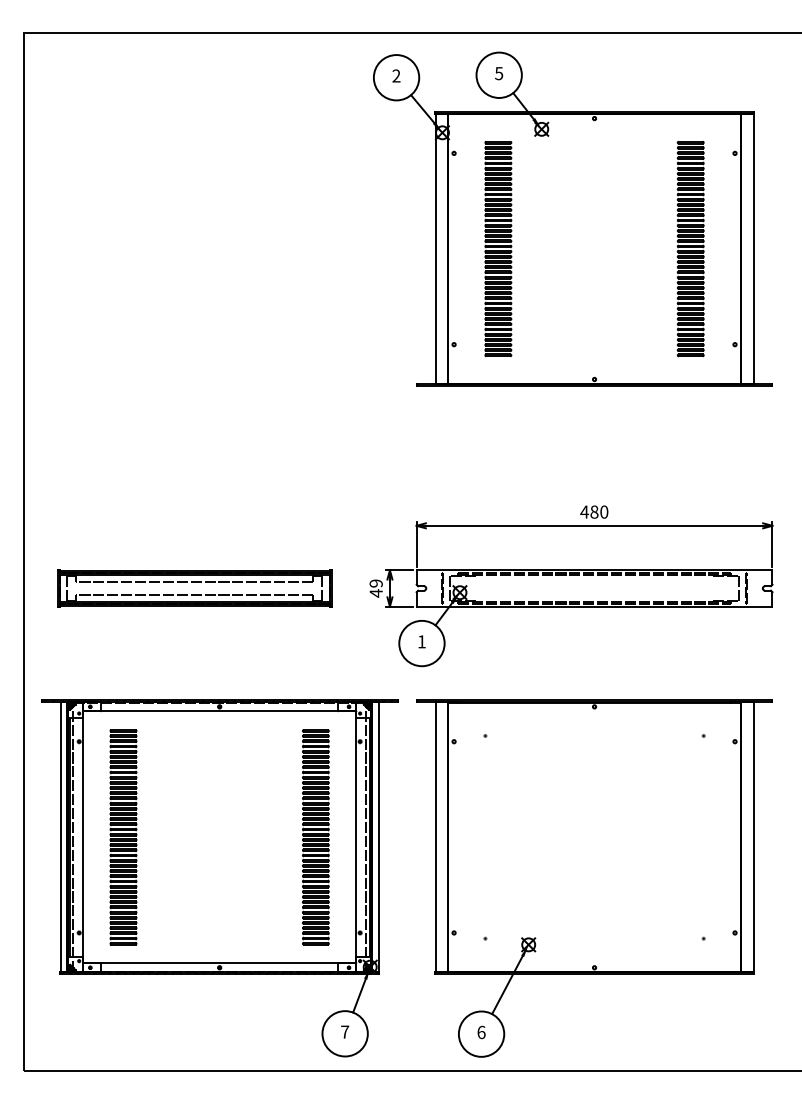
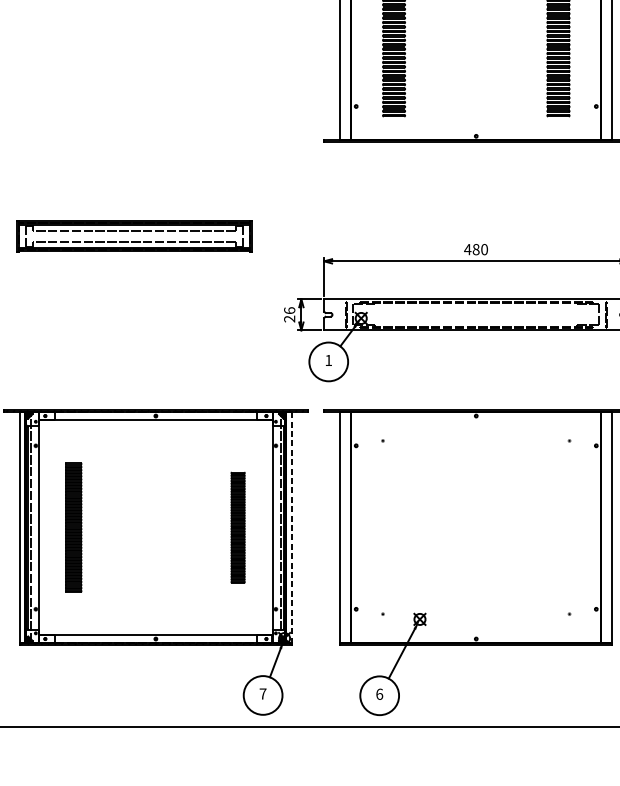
part: (194, 588) -> (134, 236), moved
text: (375, 588) -> (289, 314), 49 -> 26
part: (123, 837) -> (73, 527), size x0.7
part: (315, 837) -> (237, 527), size x0.6
line: (378, 837) -> (291, 527), solid -> dashed

